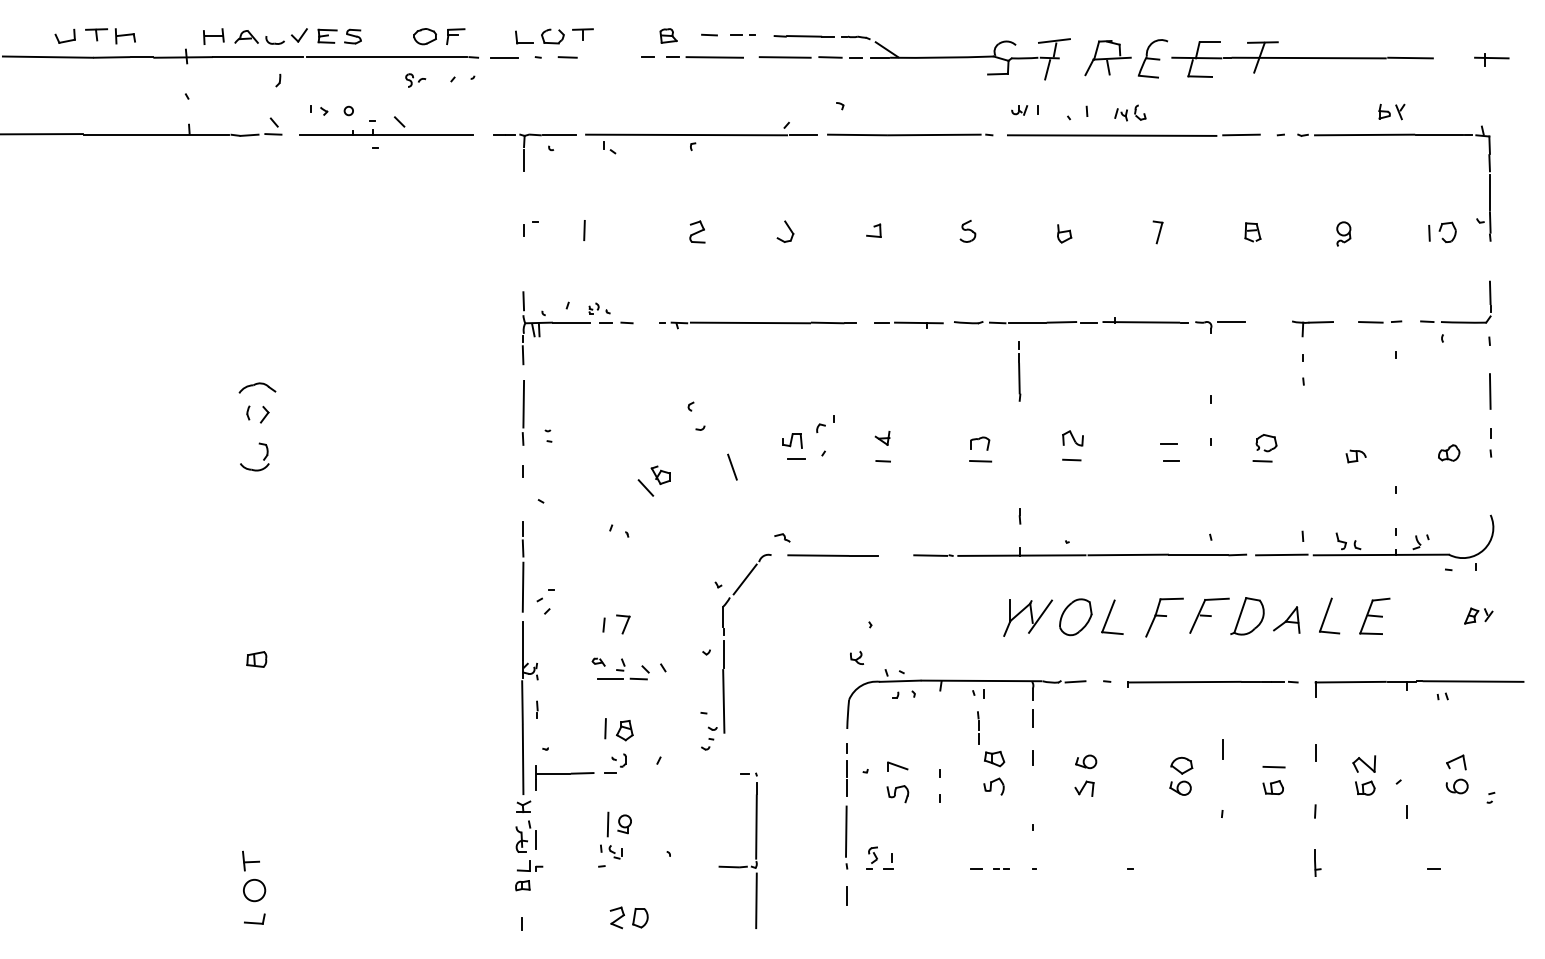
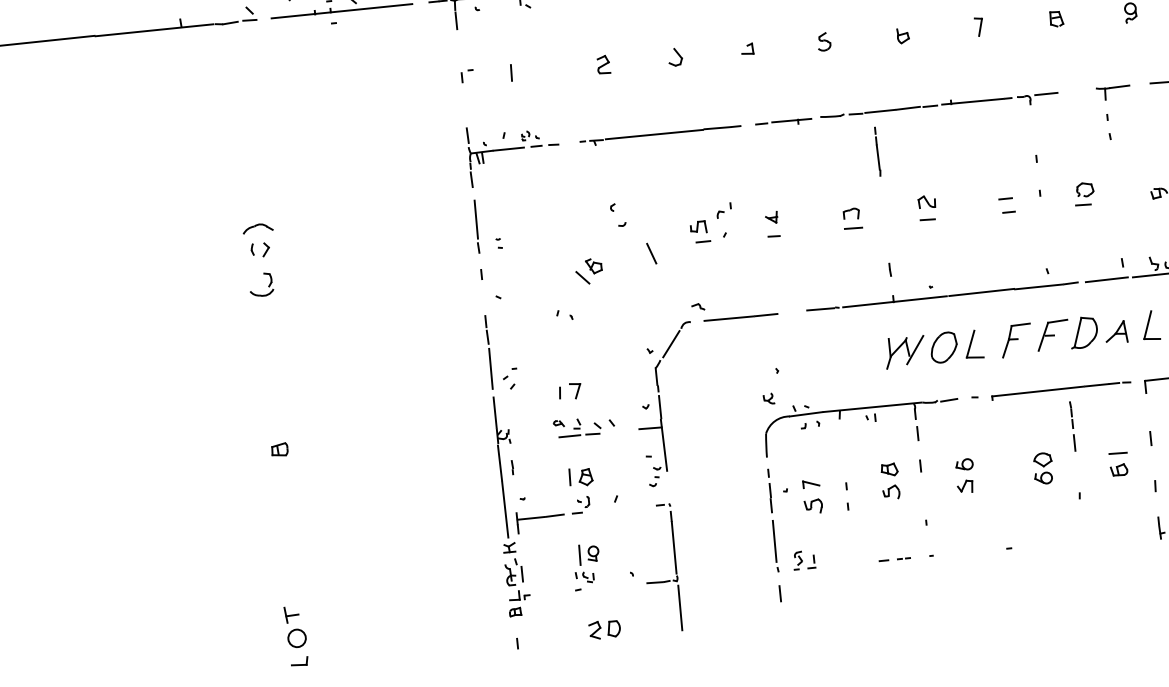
line: (709, 678) -> (650, 427), added
line: (978, 727) -> (1071, 414), moved
part: (737, 866) -> (661, 581), moved

